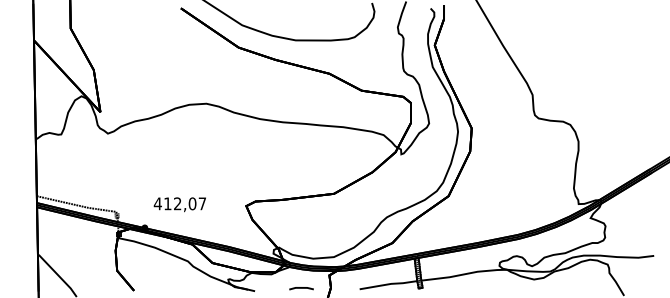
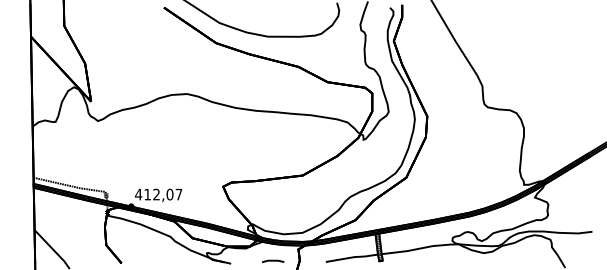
text: (179, 204) -> (158, 195), moved

